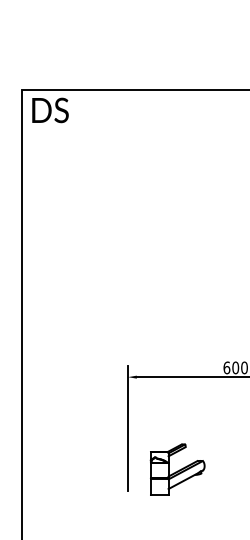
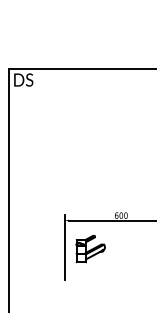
part: (177, 470) -> (90, 249), moved

